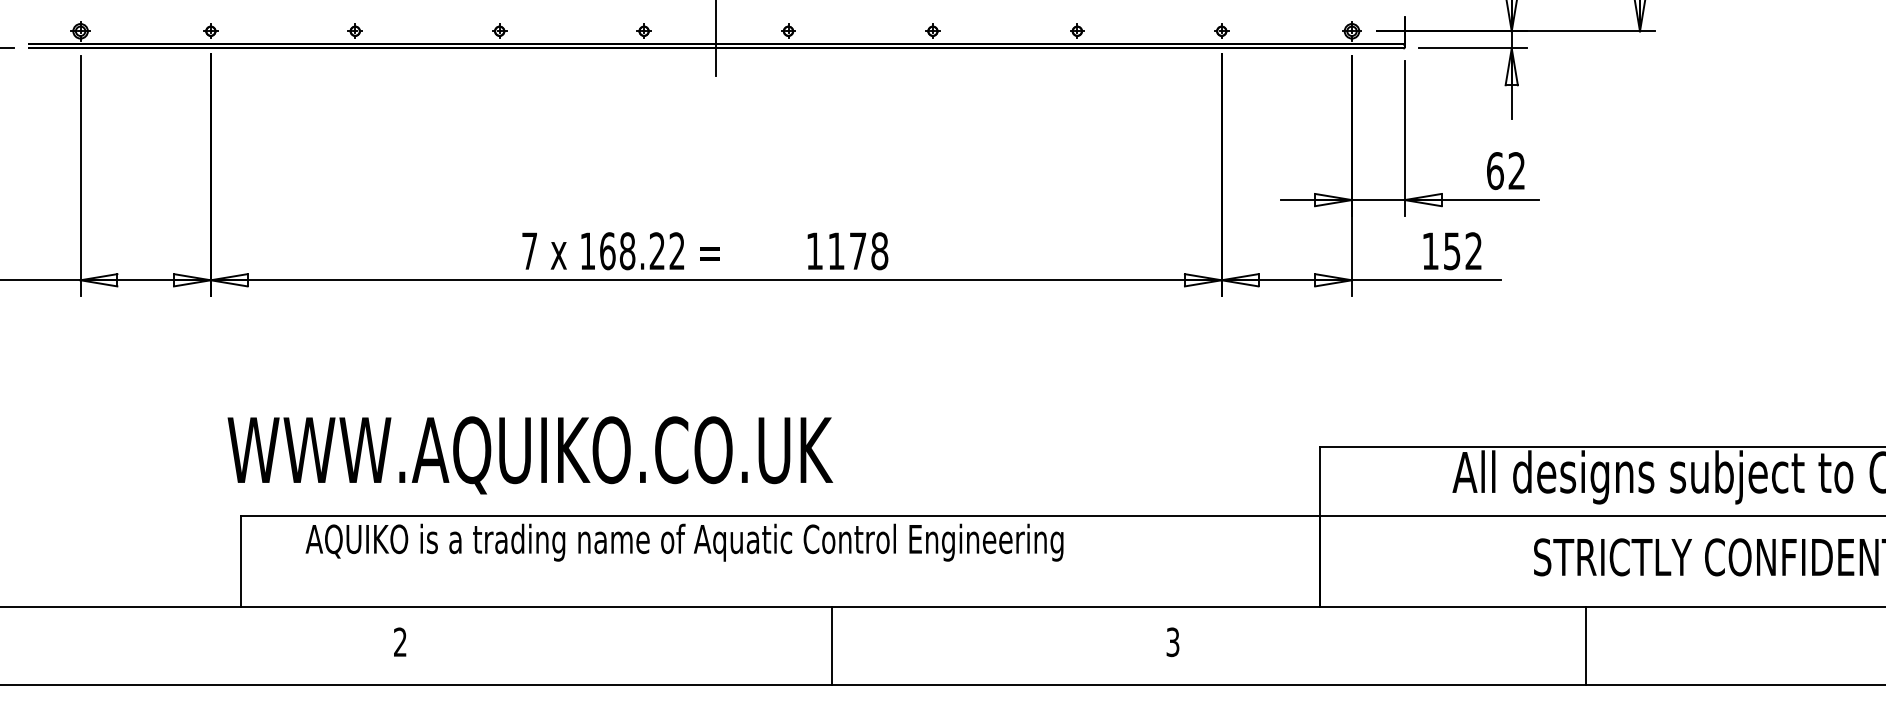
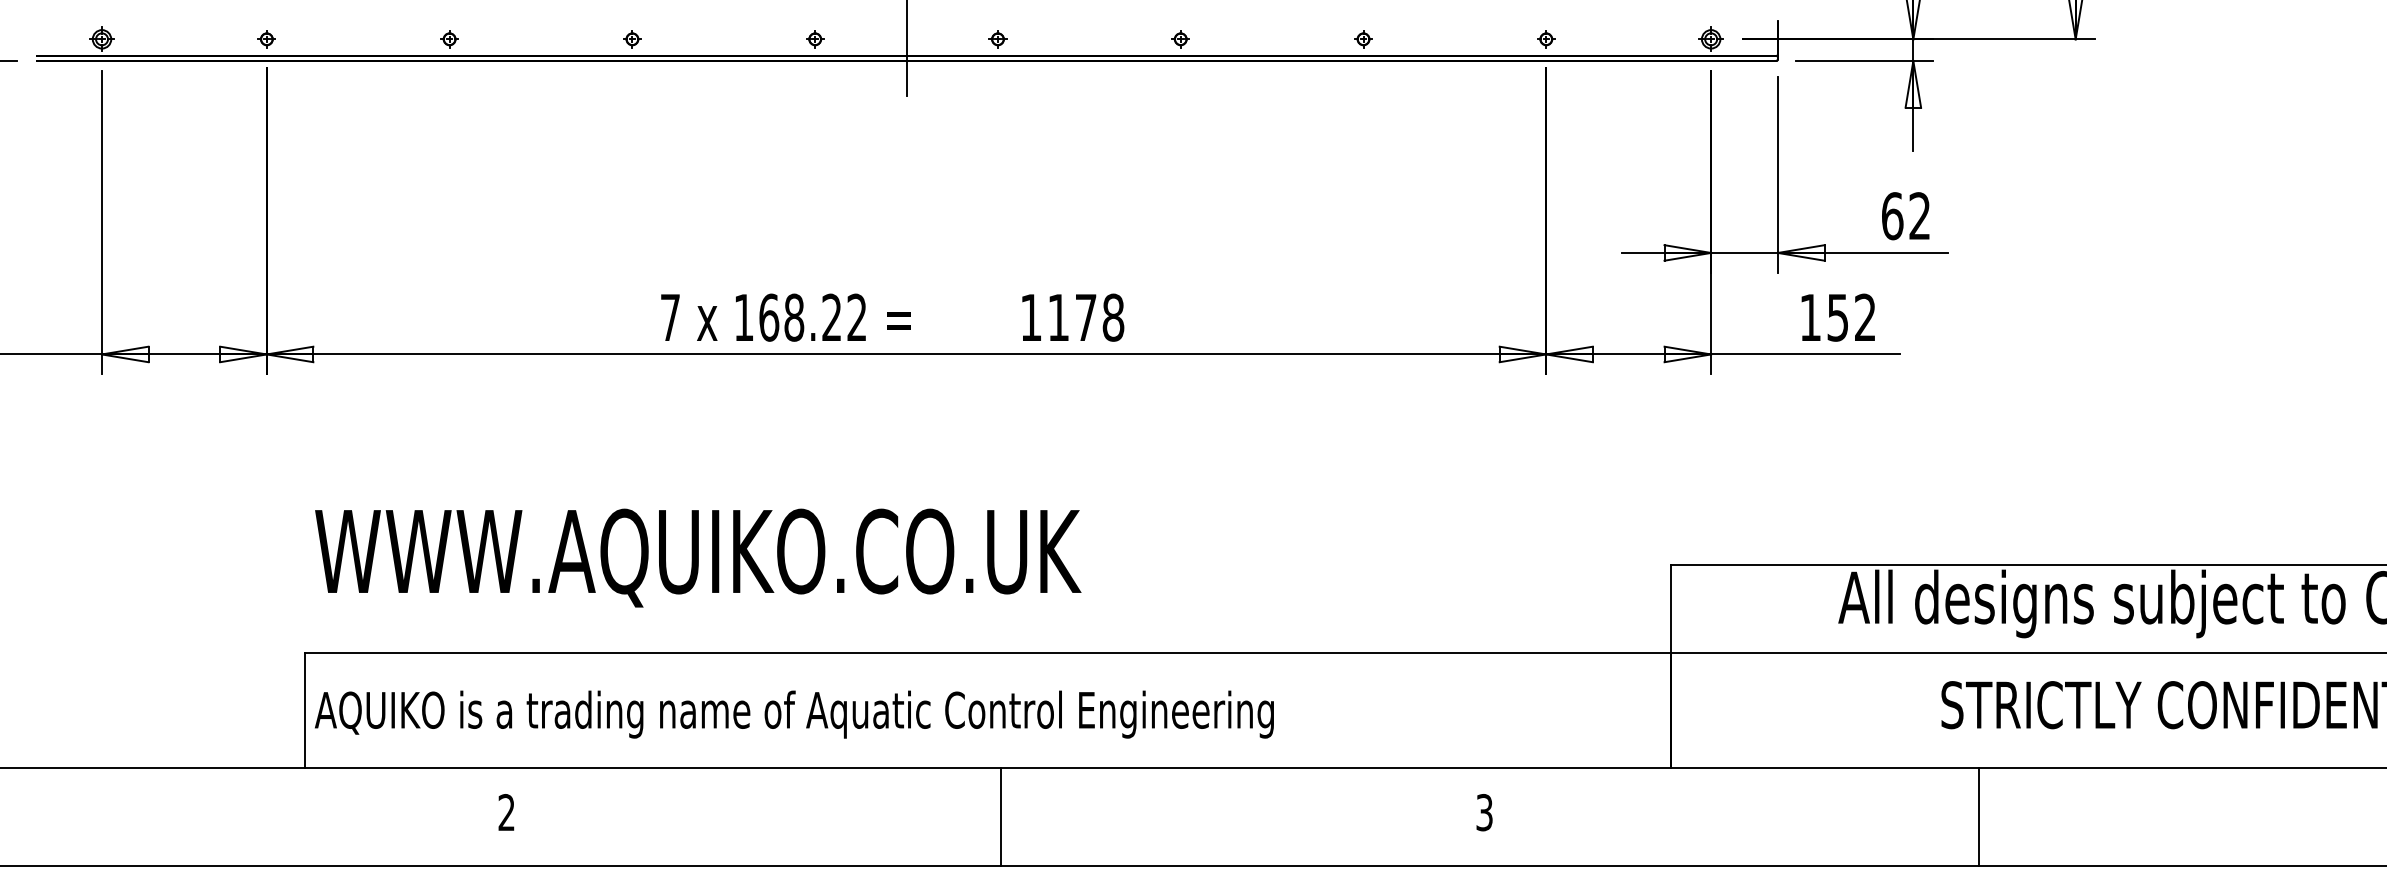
text: (530, 454) -> (698, 557), moved
text: (684, 542) -> (794, 714), moved
line: (831, 646) -> (1001, 817), moved
line: (1586, 646) -> (1979, 817), moved

